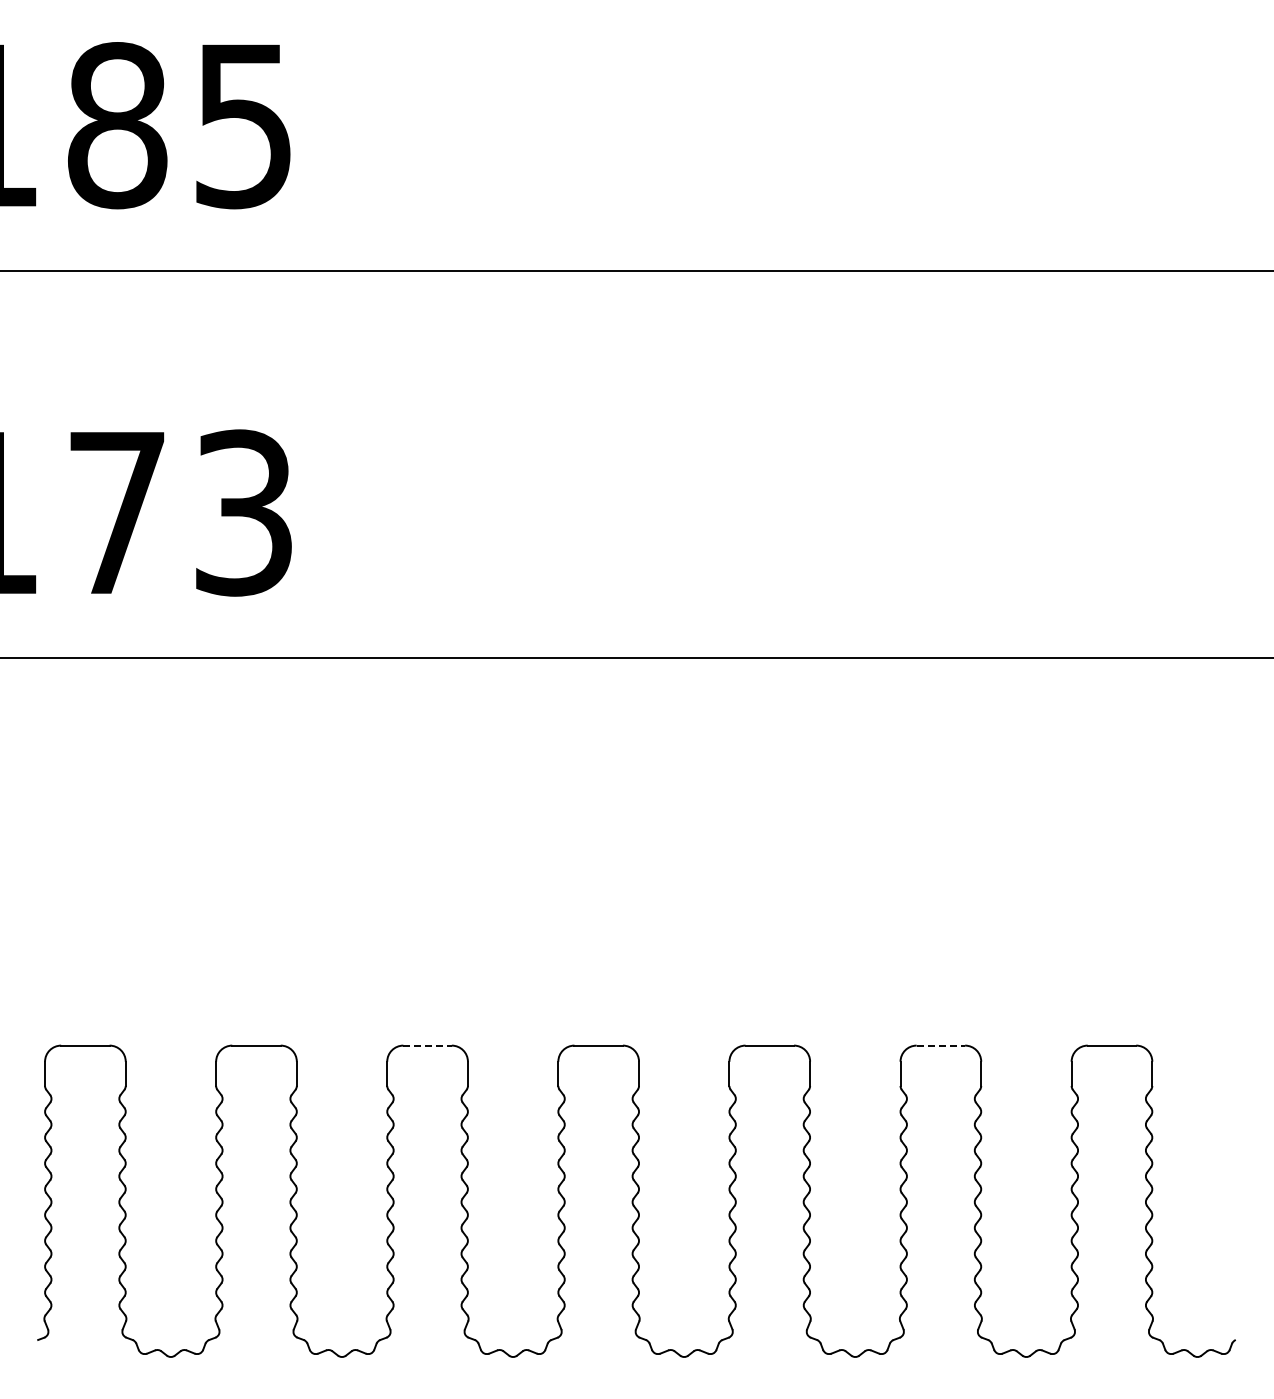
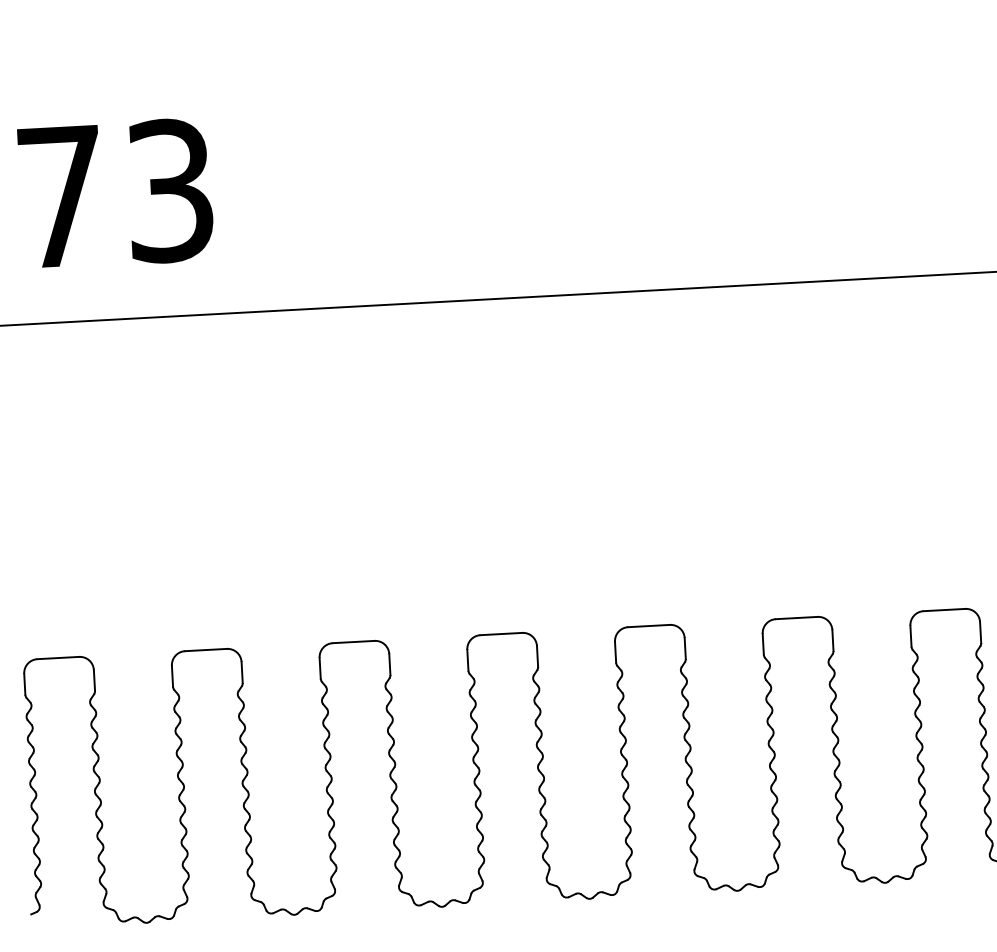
line: (428, 1045) -> (354, 641), dashed -> solid
line: (941, 1045) -> (797, 617), dashed -> solid

